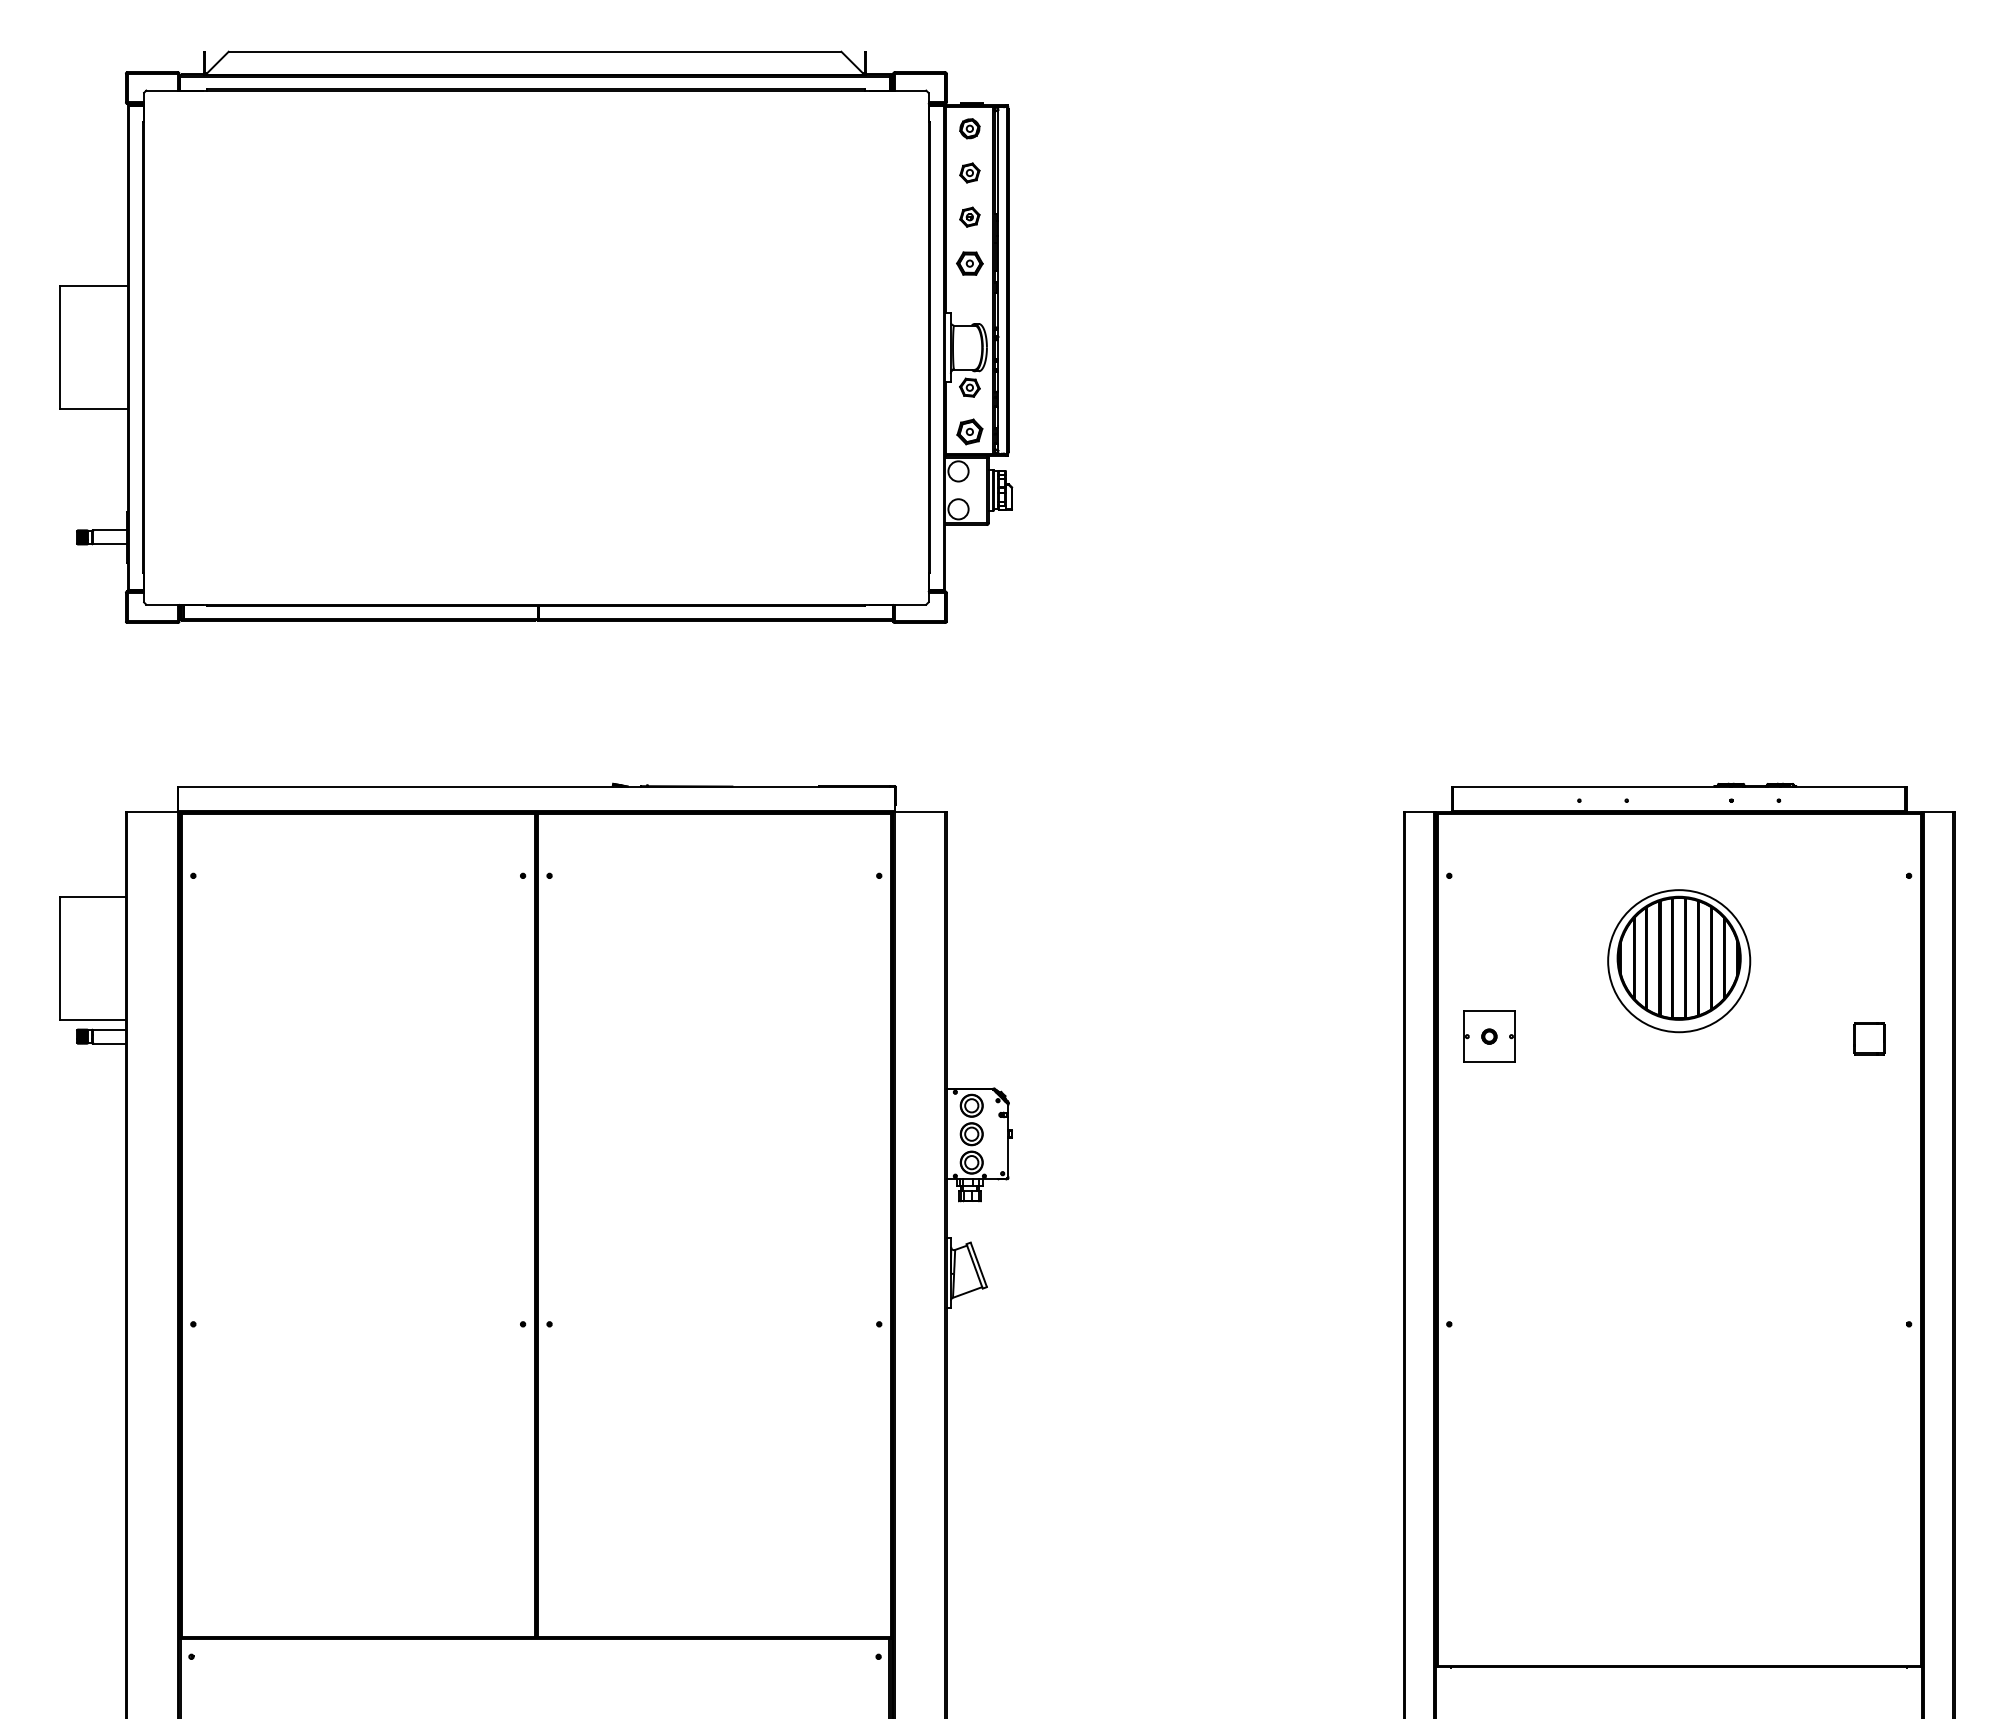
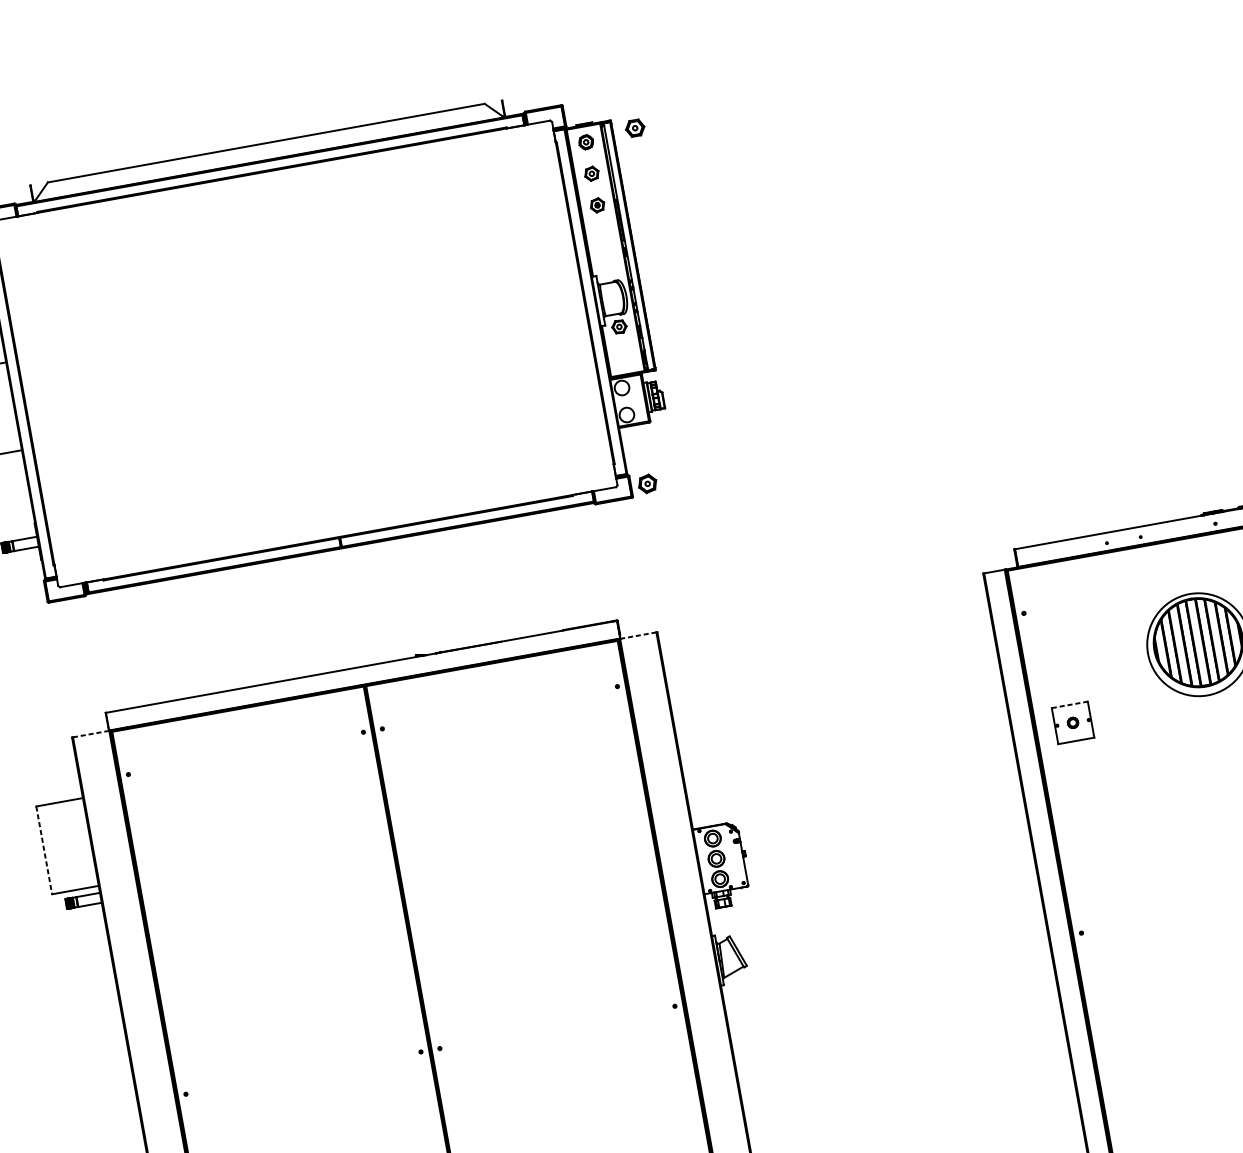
part: (969, 263) -> (634, 128), moved
part: (969, 431) -> (647, 483), moved
line: (152, 811) -> (91, 733), solid -> dashed
line: (920, 811) -> (638, 635), solid -> dashed
line: (60, 958) -> (44, 850), solid -> dashed
line: (1489, 1011) -> (1069, 704), solid -> dashed

